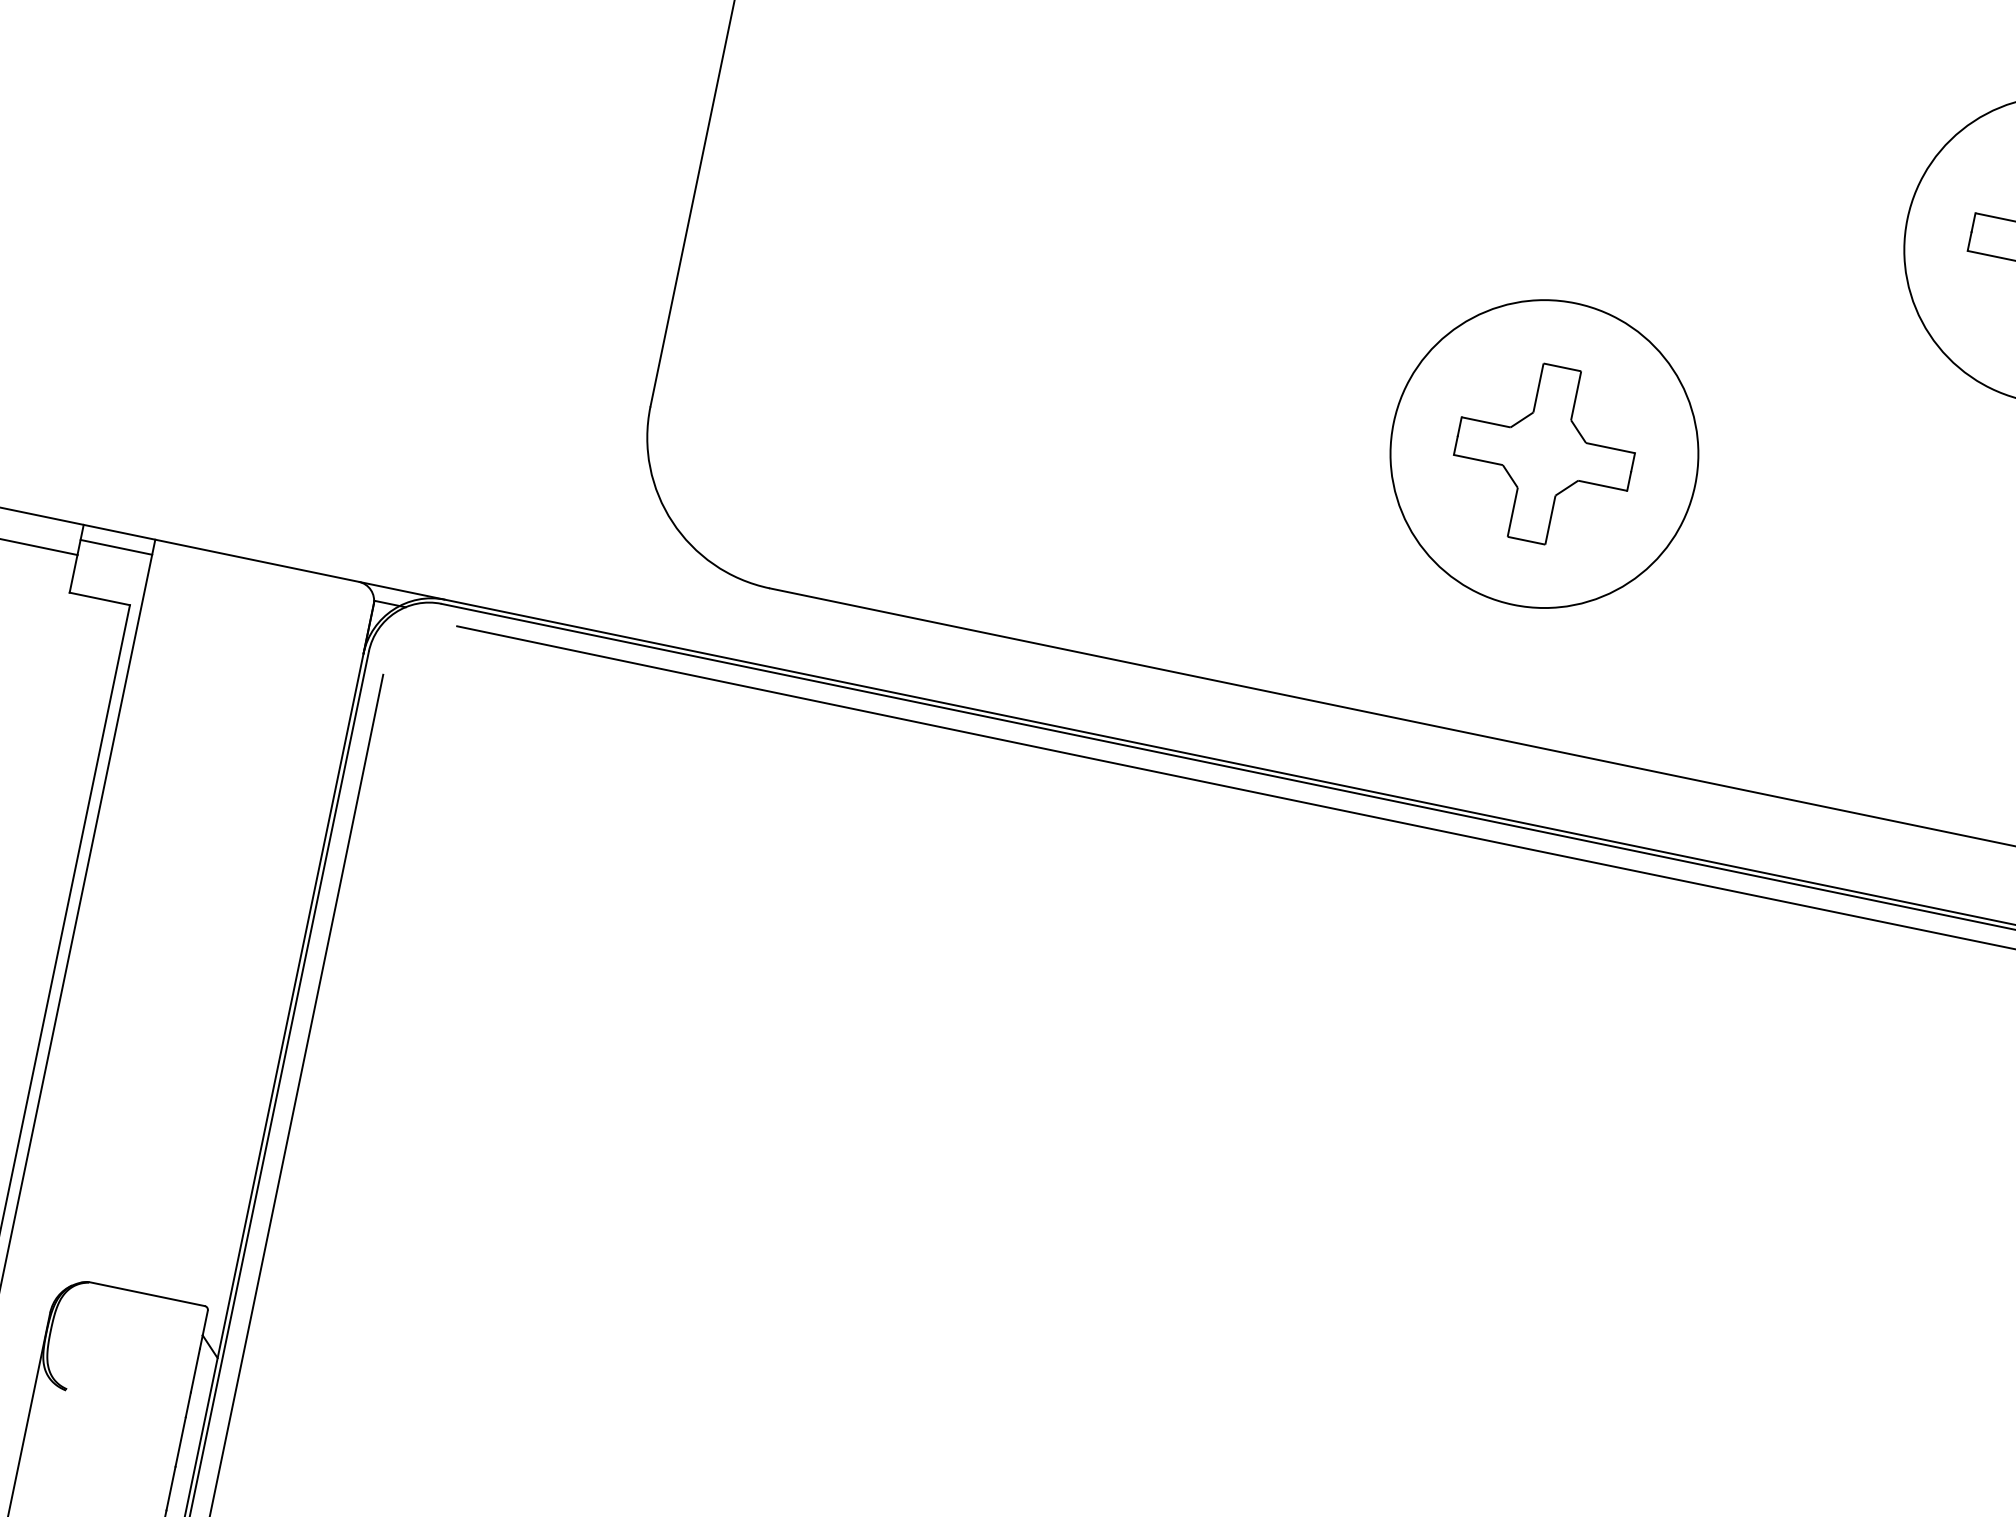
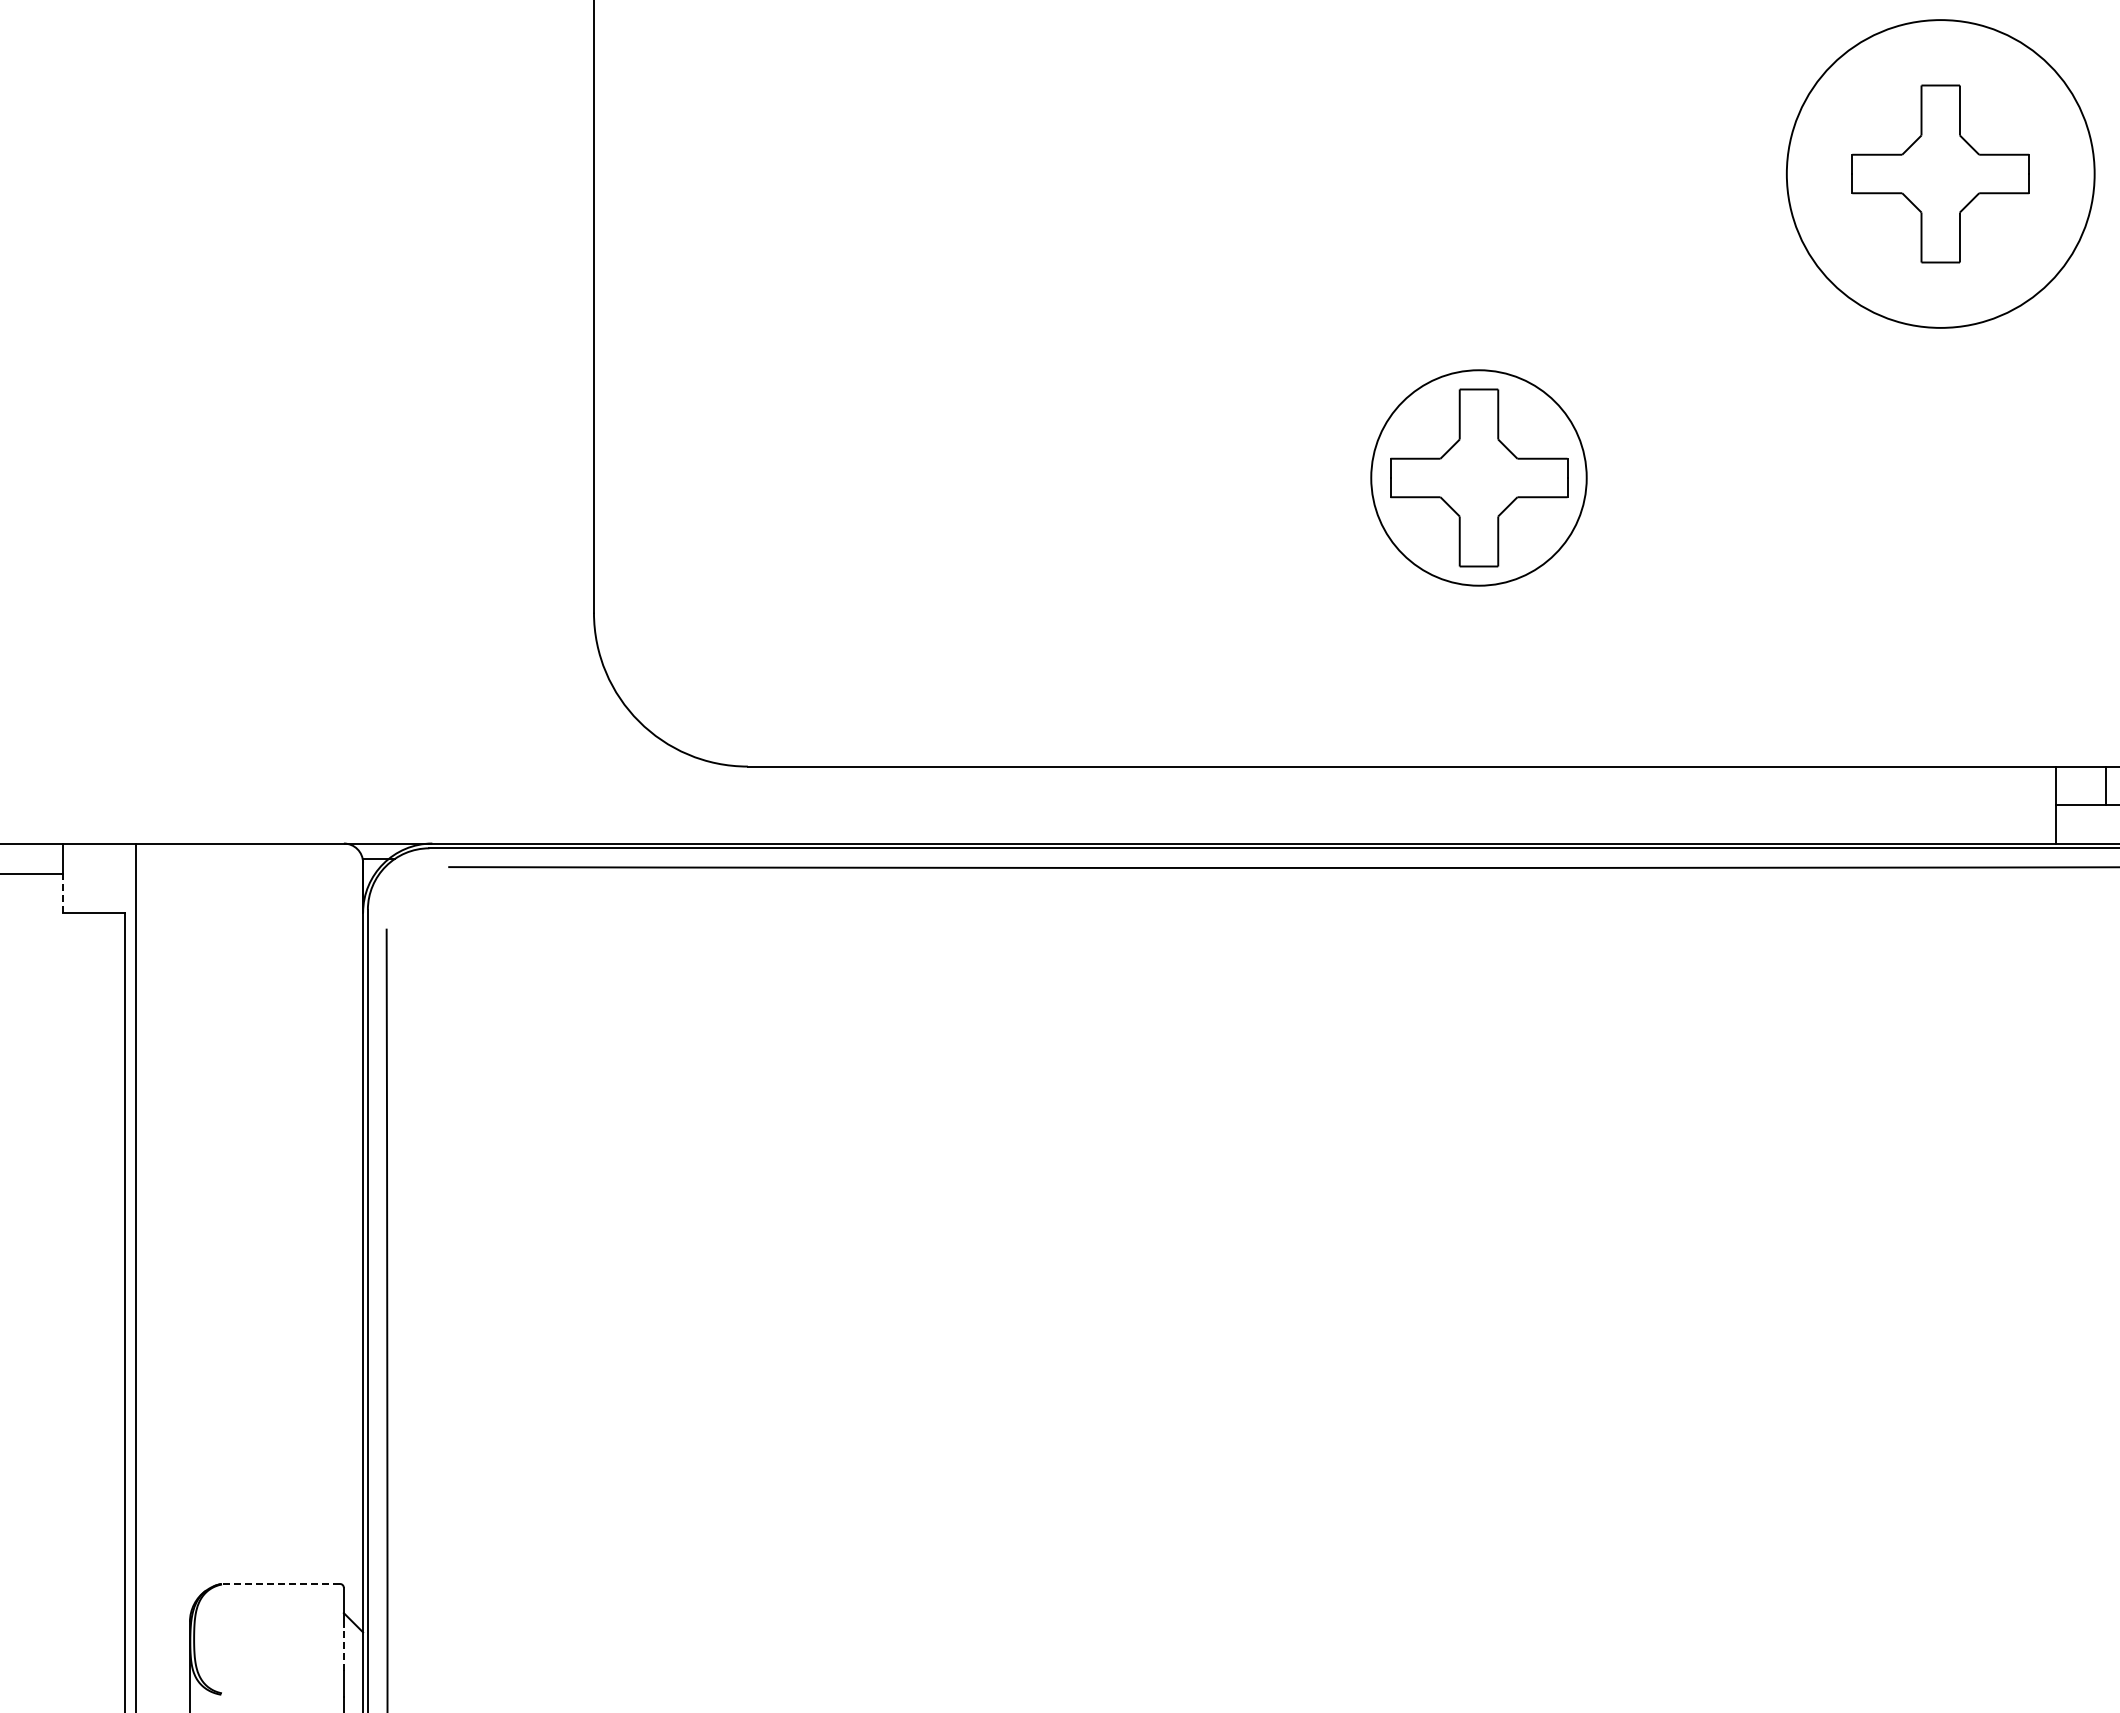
circle: (1544, 453) -> (1478, 477), size x0.7
line: (116, 546) -> (99, 858), removed
line: (73, 573) -> (62, 893), solid -> dashed
line: (146, 1293) -> (280, 1583), solid -> dashed
line: (195, 1369) -> (343, 1648), solid -> dashed

